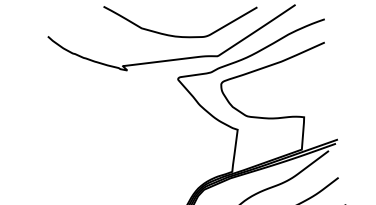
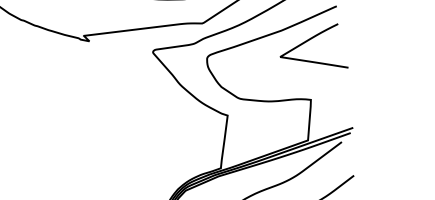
curve: (304, 69) -> (311, 40), added

